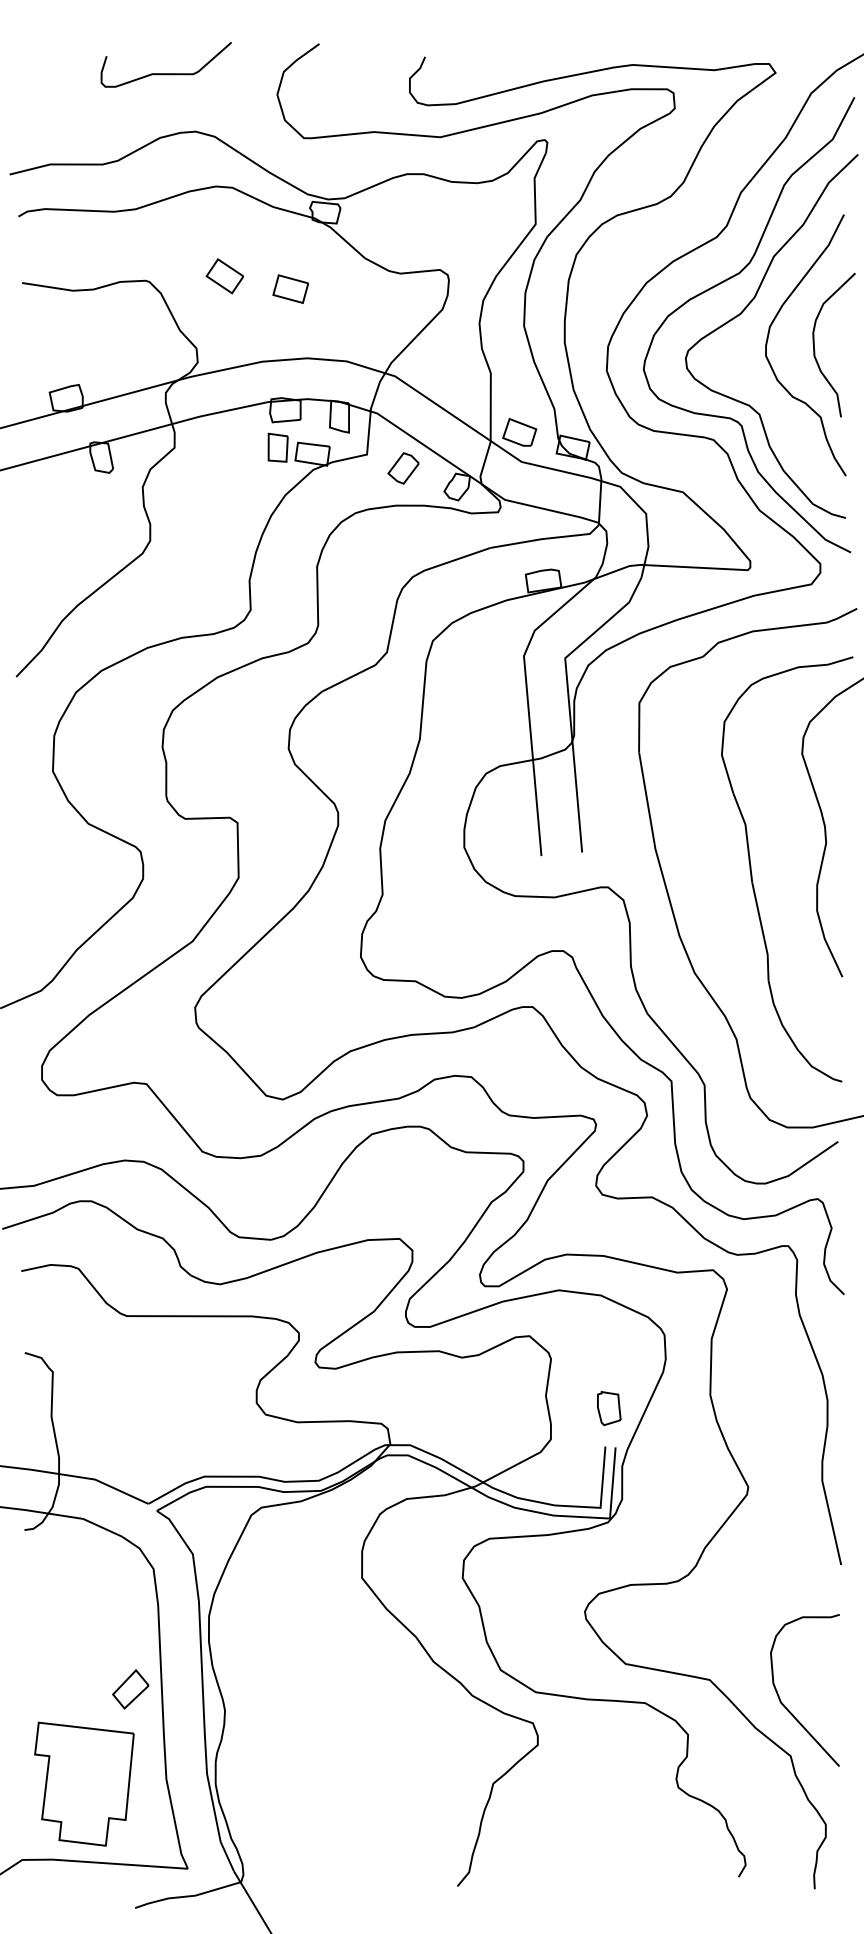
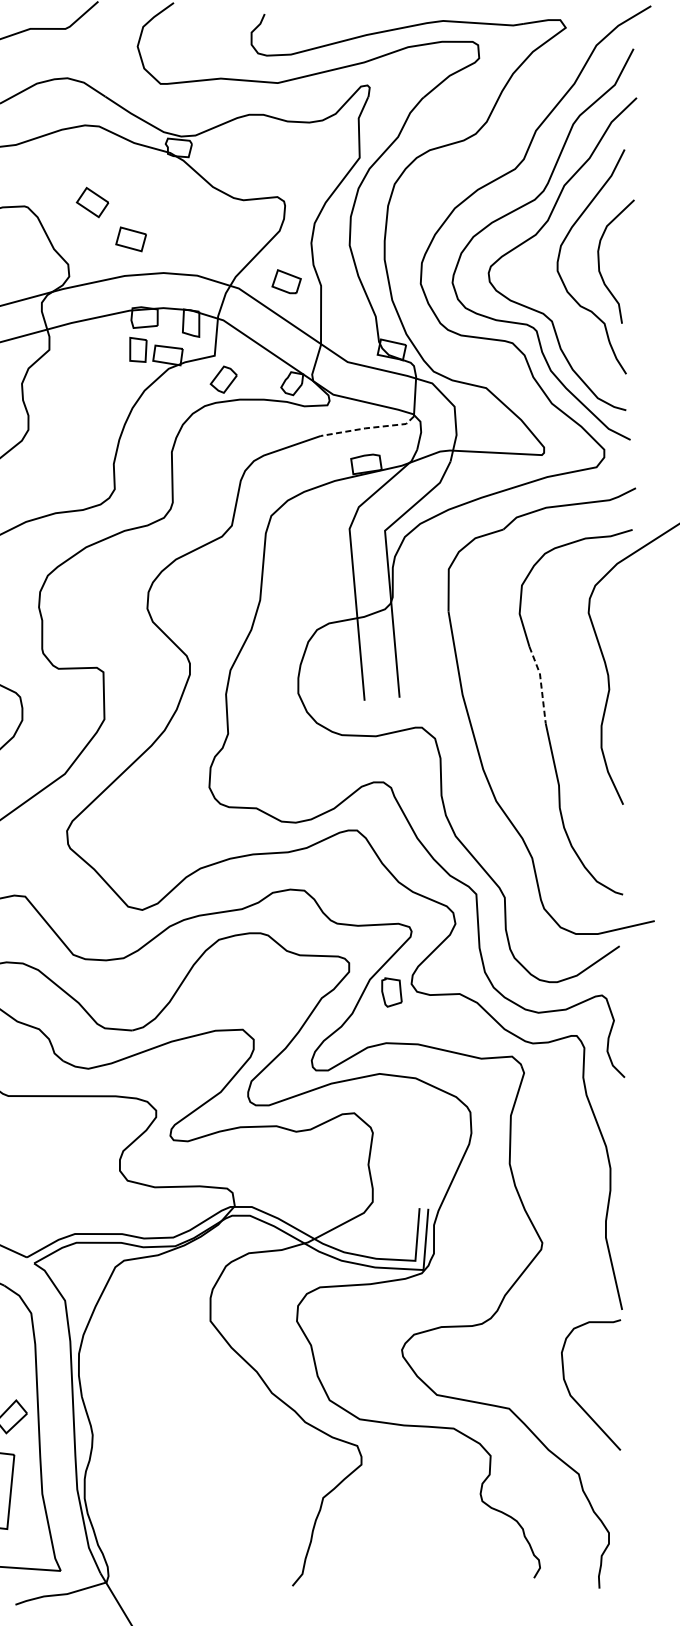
part: (290, 288) -> (130, 238), moved
part: (519, 432) -> (286, 281), moved
part: (403, 468) -> (223, 379), moved
line: (545, 538) -> (368, 427), solid -> dashed
line: (746, 836) -> (540, 683), solid -> dashed
part: (609, 1408) -> (392, 992), moved
curve: (784, 1704) -> (573, 1397), moved

